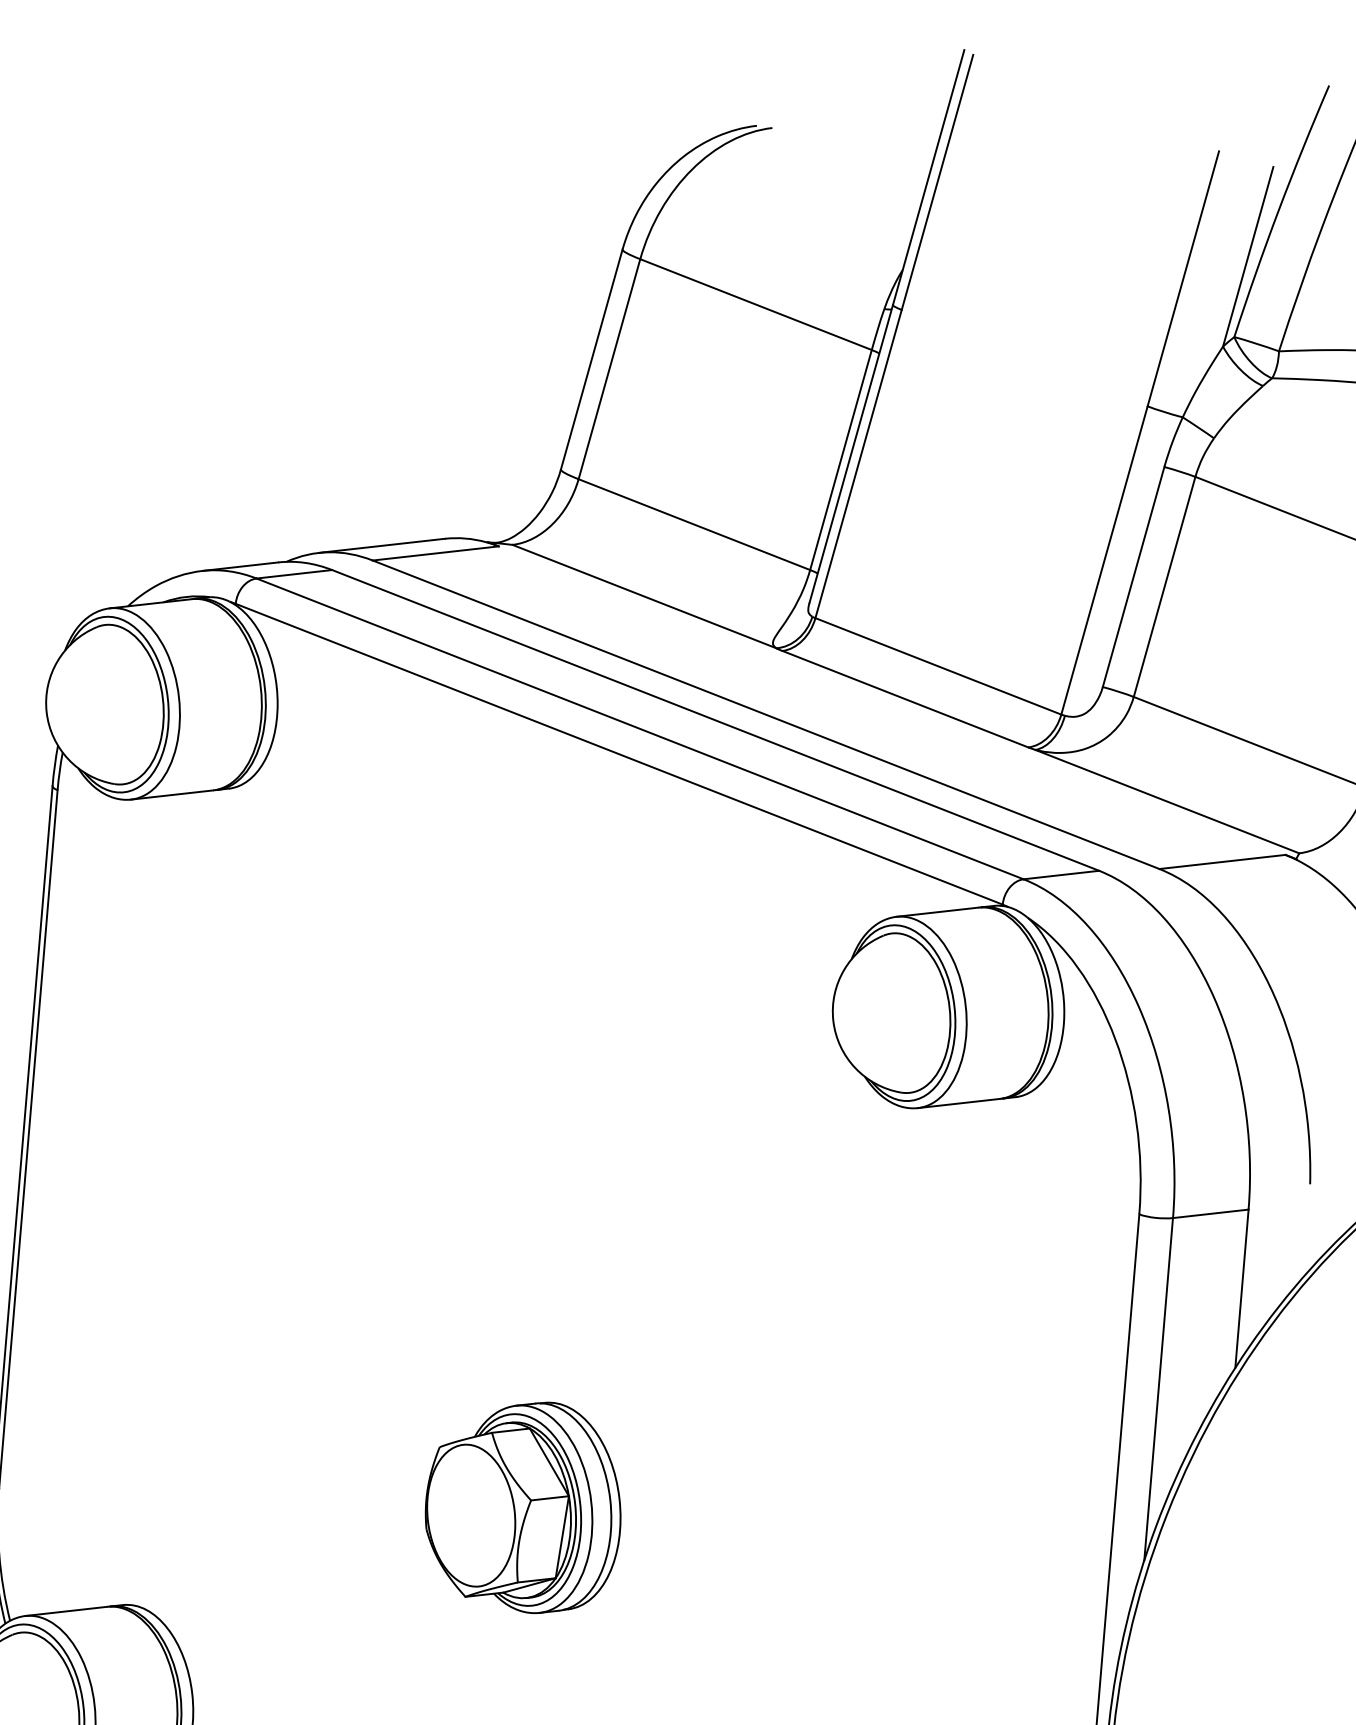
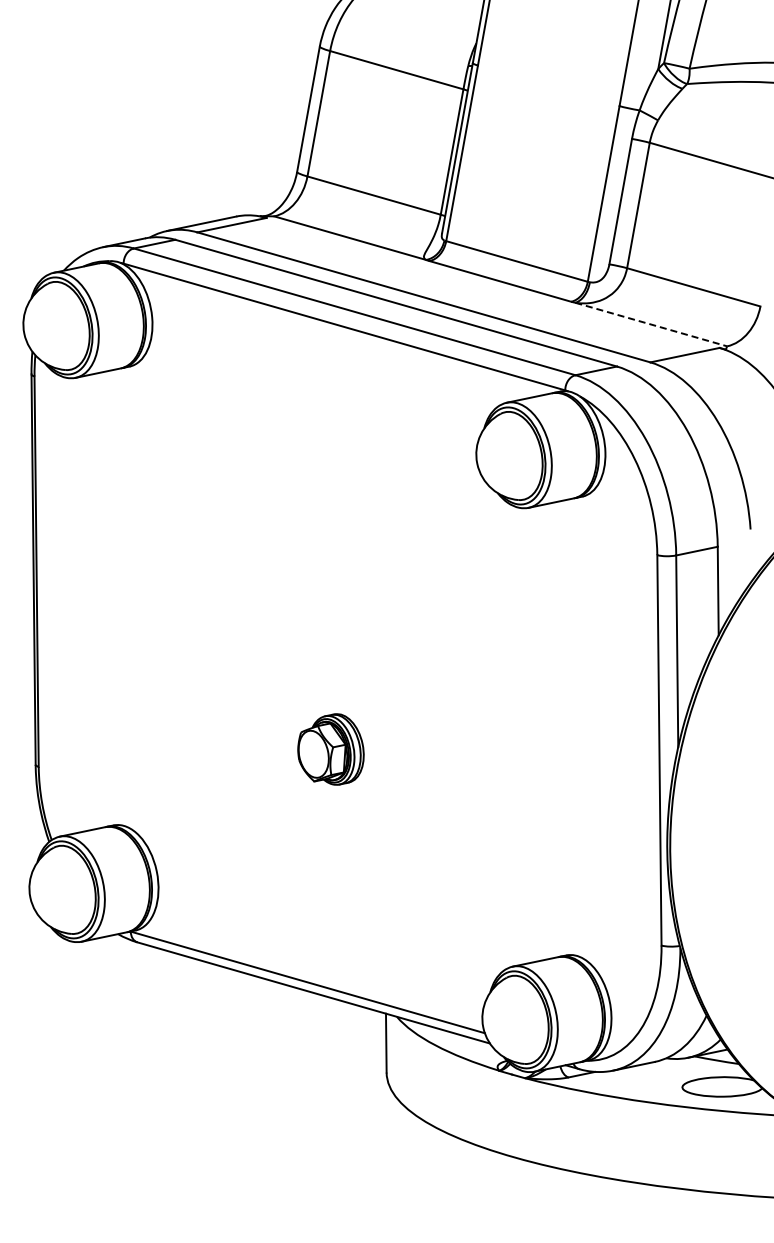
line: (1167, 801) -> (651, 324), solid -> dashed
part: (523, 1506) -> (330, 749), size x0.6

